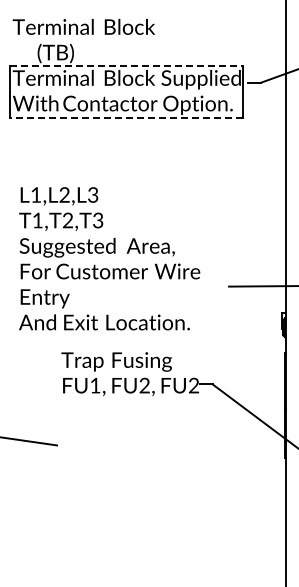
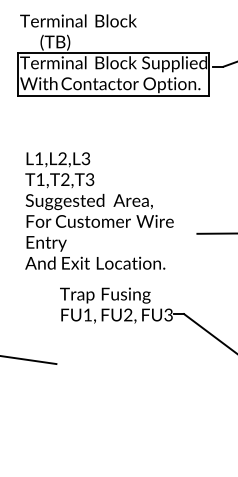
line: (126, 66) -> (113, 53), dashed -> solid
line: (125, 118) -> (112, 96), dashed -> solid
text: (193, 387) -> (168, 316), FU2 -> FU3

